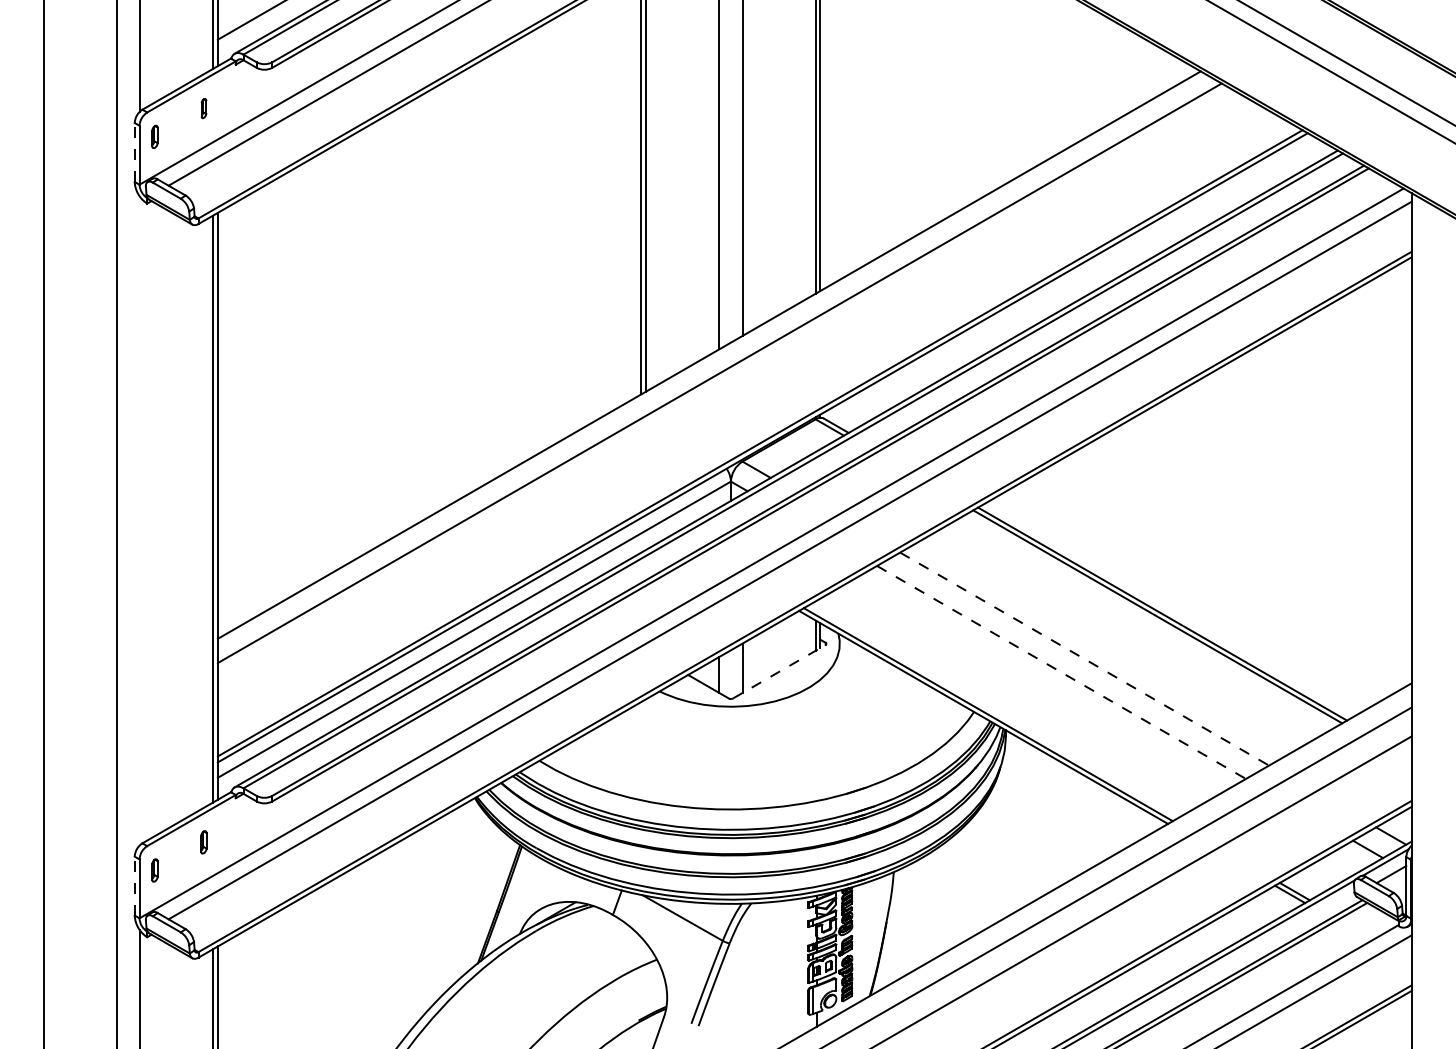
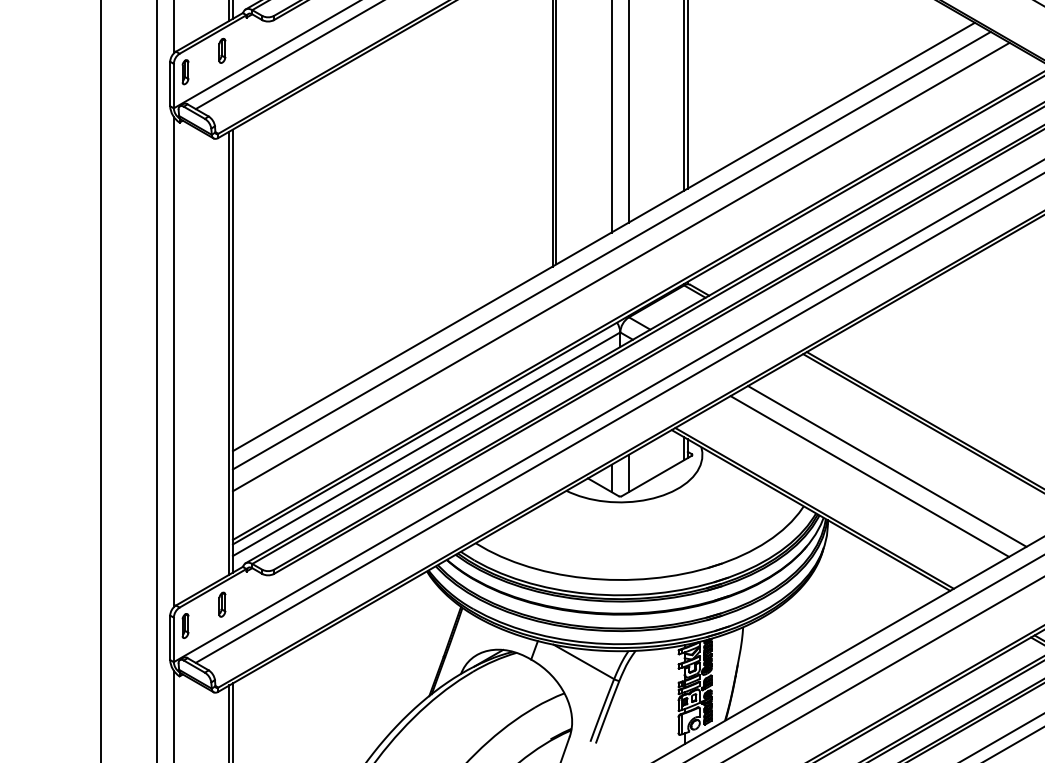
part: (203, 108) -> (222, 50), size x1.67
part: (154, 136) -> (185, 71), size x1.43
line: (134, 152) -> (170, 84), dashed -> solid
line: (731, 394) -> (620, 266), added
line: (139, 520) -> (173, 361), added
line: (1085, 659) -> (887, 466), dashed -> solid
line: (779, 671) -> (656, 475), dashed -> solid
line: (1061, 672) -> (869, 476), dashed -> solid
part: (203, 842) -> (222, 604), size x1.43
part: (154, 870) -> (185, 626), size x1.43
line: (134, 885) -> (170, 637), dashed -> solid

